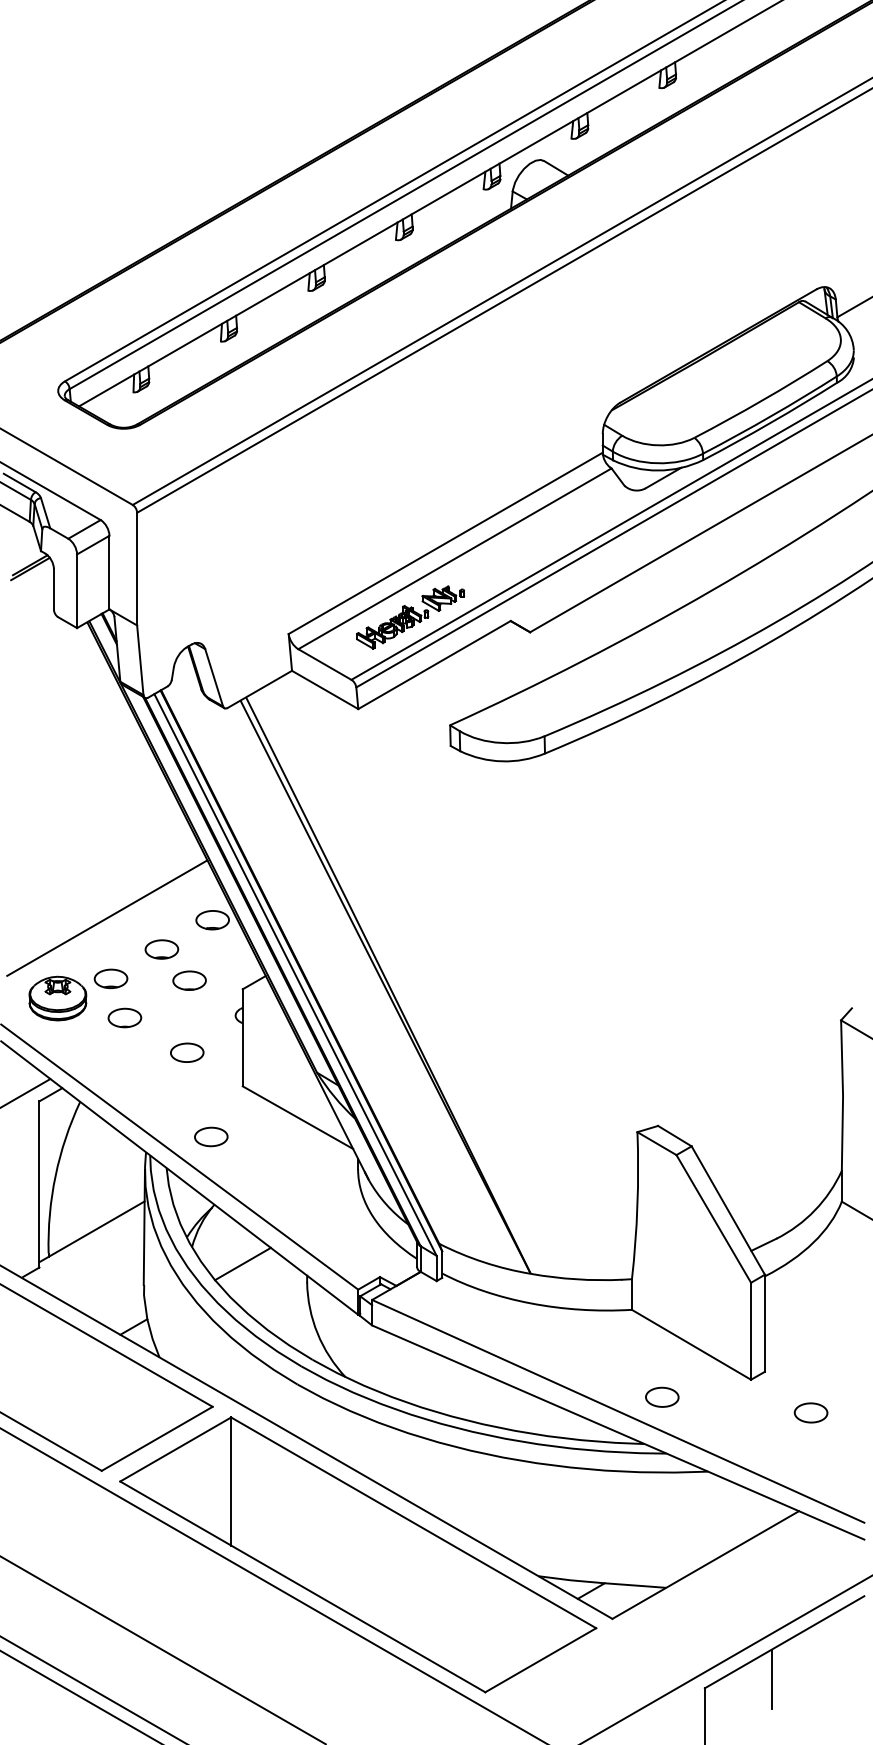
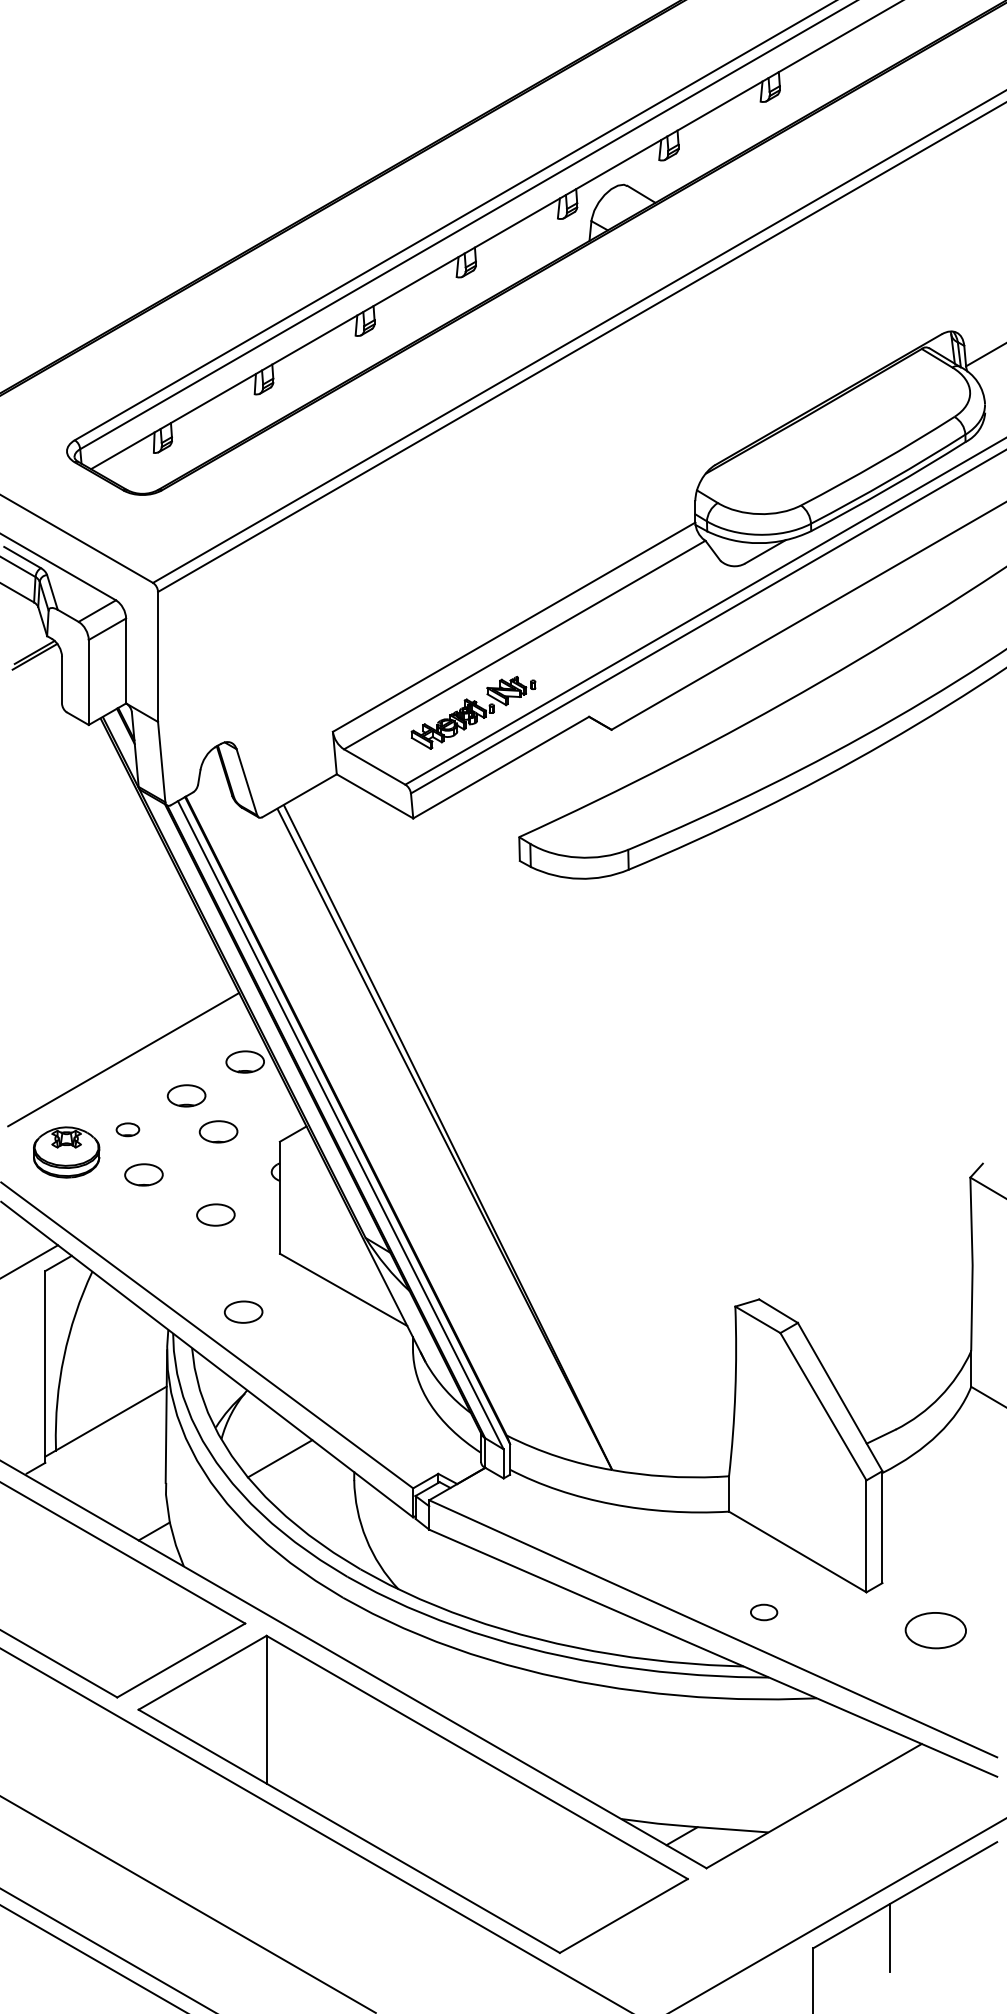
part: (110, 978) -> (127, 1129), size x0.6
part: (662, 1396) -> (764, 1611), size x0.7
part: (810, 1412) -> (935, 1630), size x1.6

